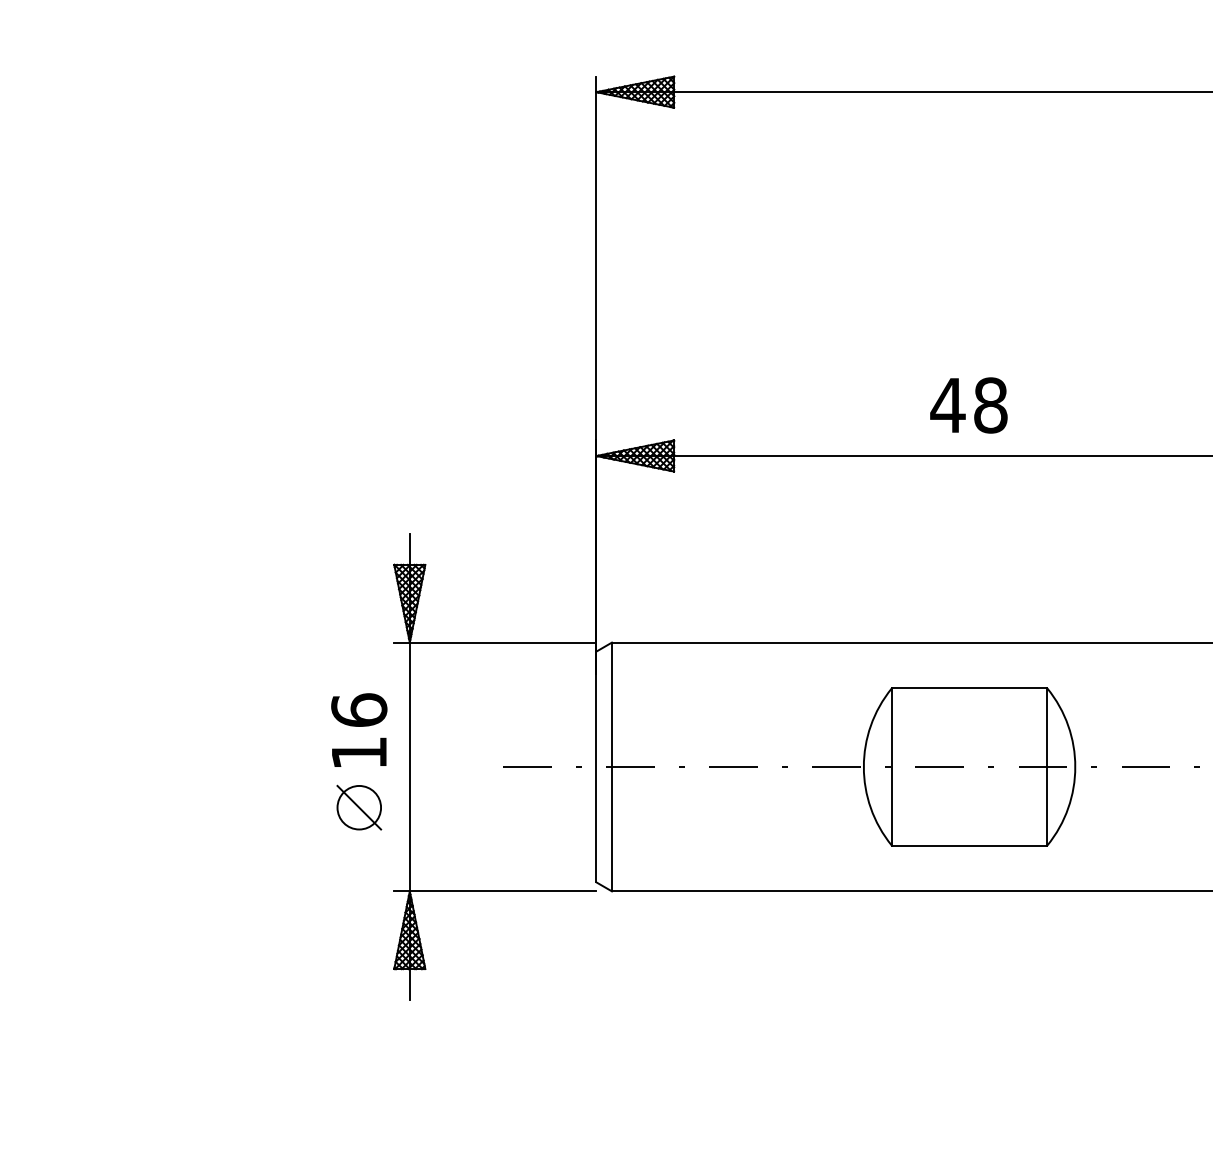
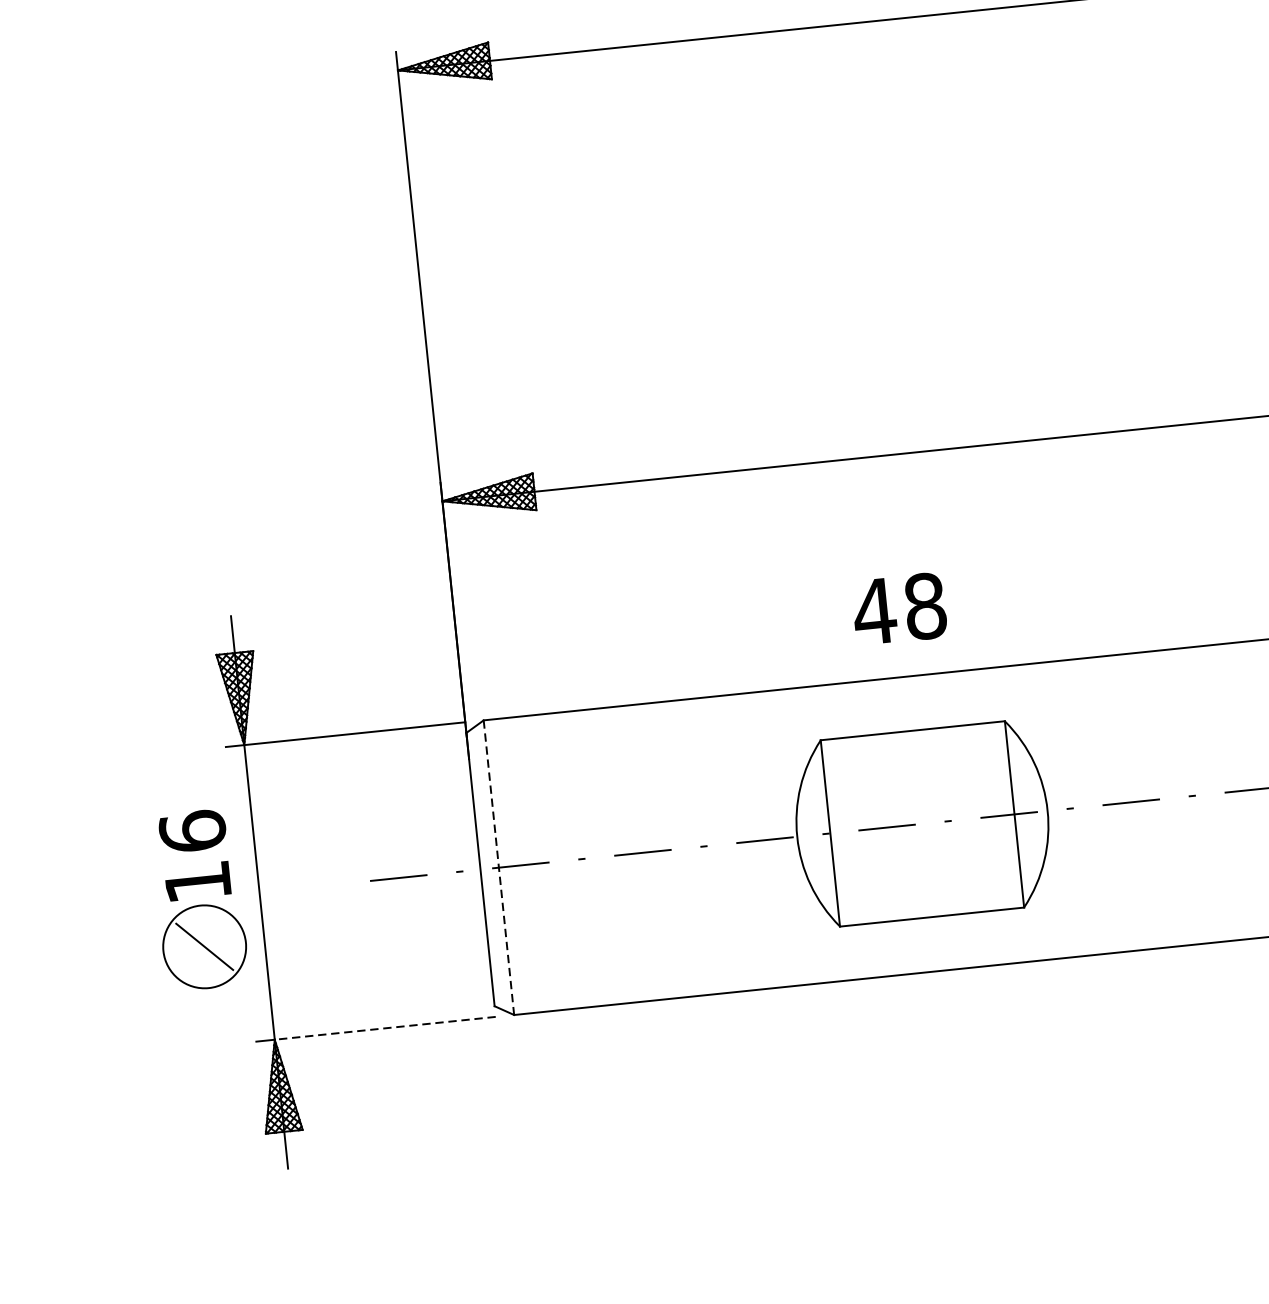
text: (968, 405) -> (898, 609), moved
line: (611, 767) -> (498, 868), solid -> dashed
circle: (359, 807) -> (204, 946), size x1.6
line: (502, 891) -> (384, 1028), solid -> dashed

